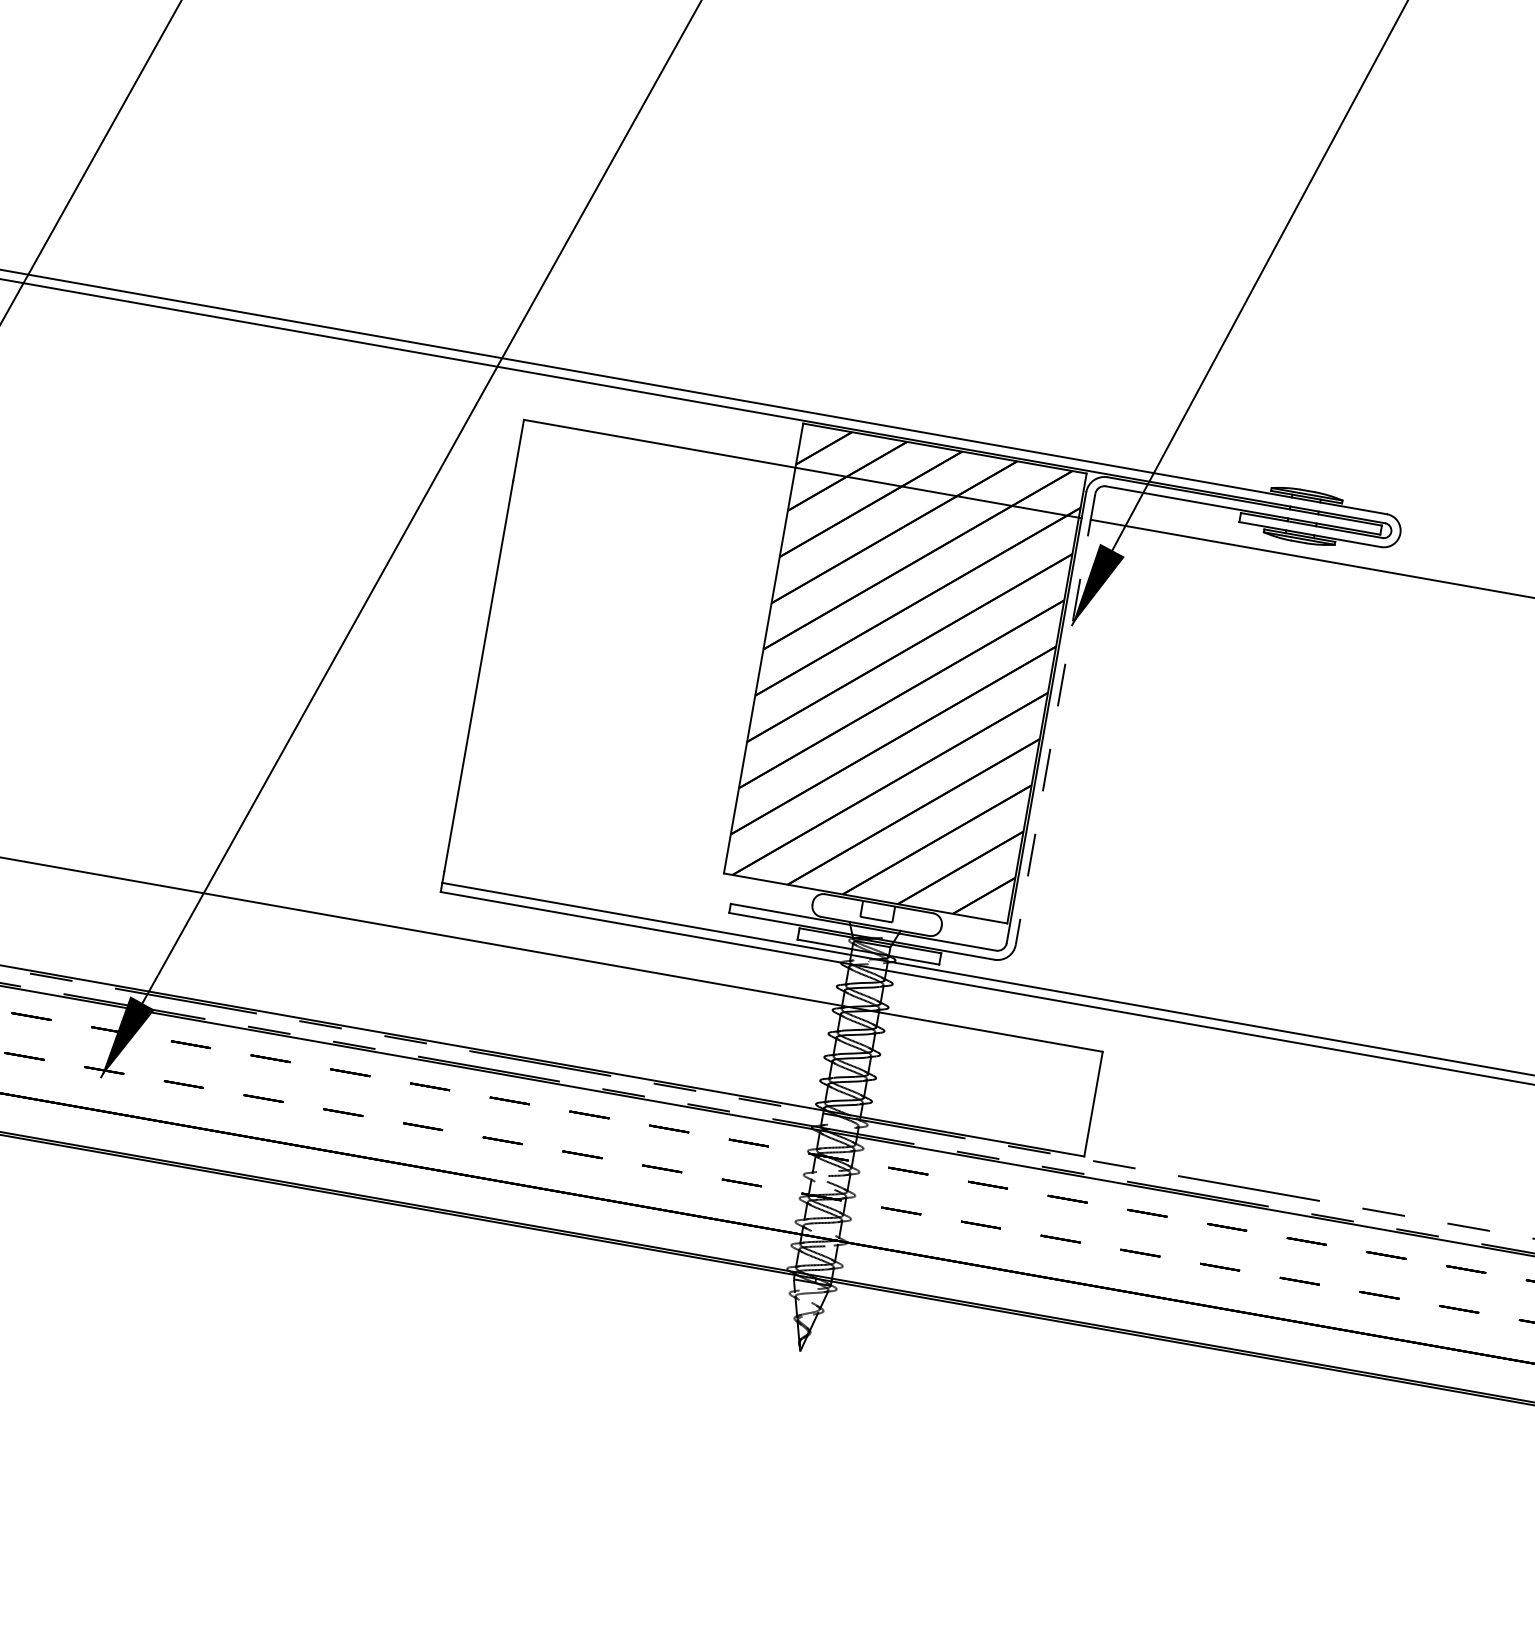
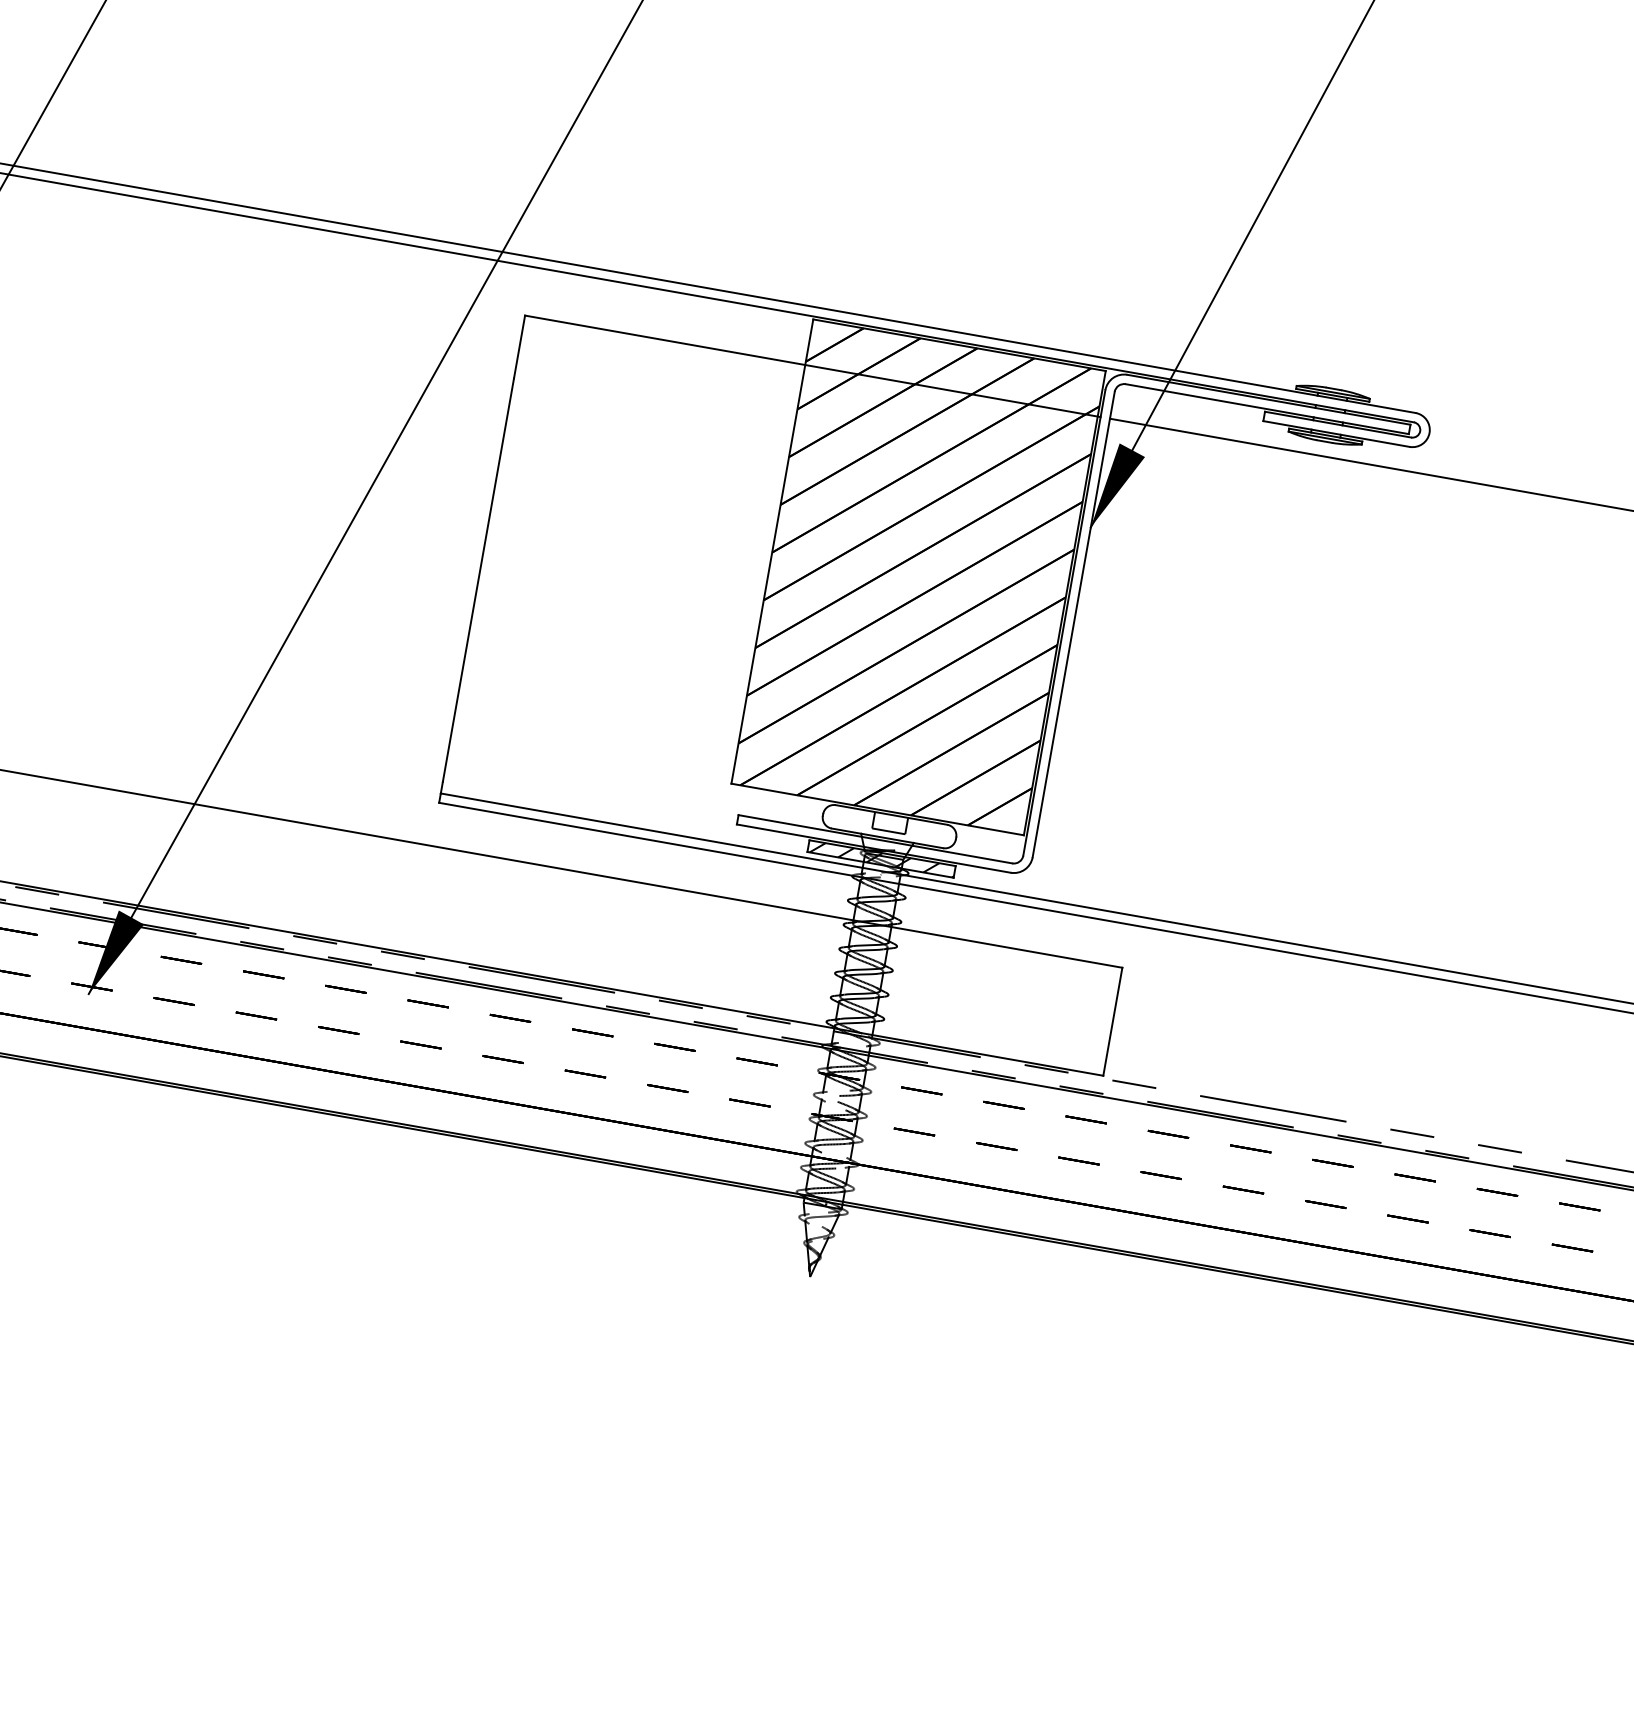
line: (1055, 720) -> (1073, 625), dashed -> solid
hatch: (869, 947) -> (881, 860), added

